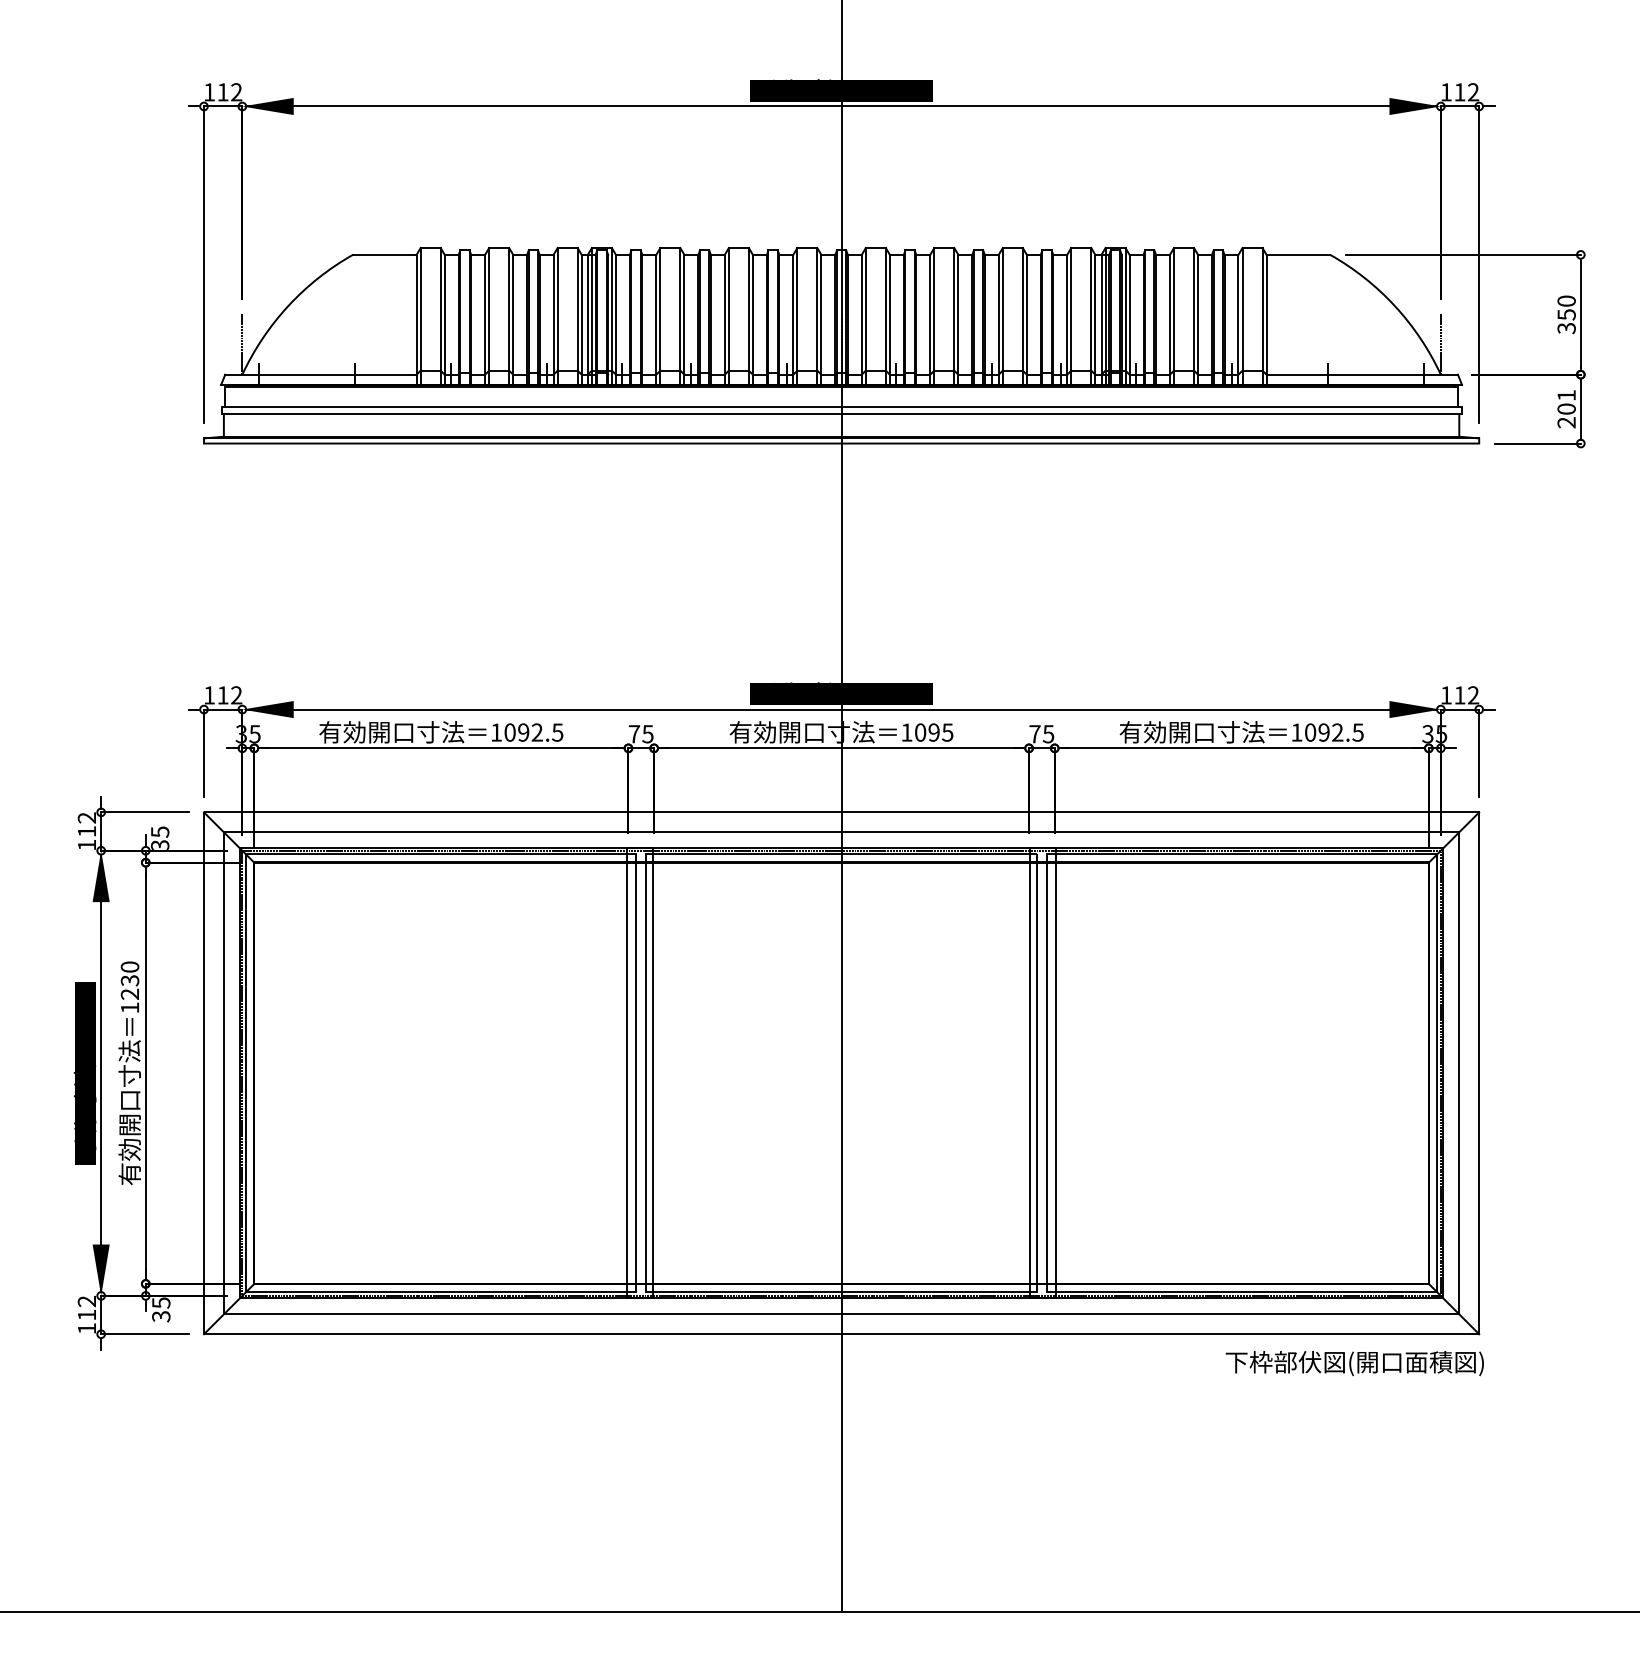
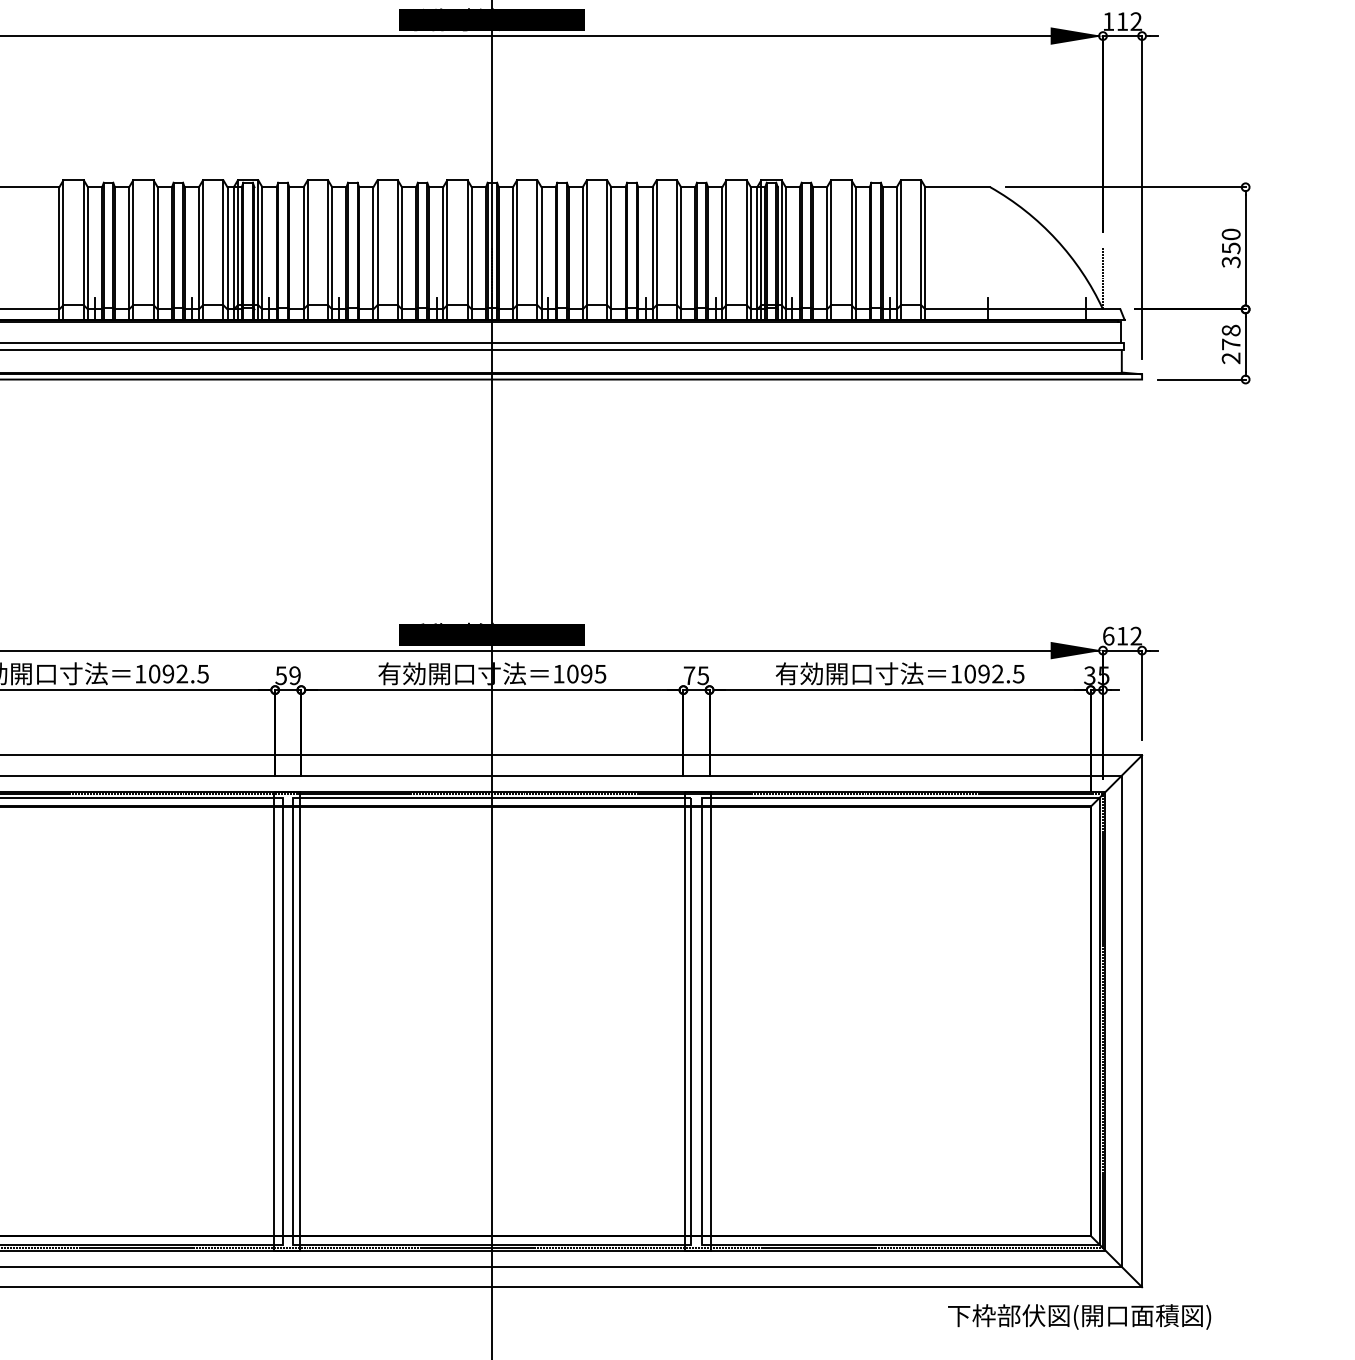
text: (1566, 401) -> (1231, 336), 201 -> 278
text: (1446, 695) -> (1108, 636), 112 -> 612
text: (640, 734) -> (287, 676), 75 -> 59
text: (1354, 1363) -> (1079, 1316), moved

